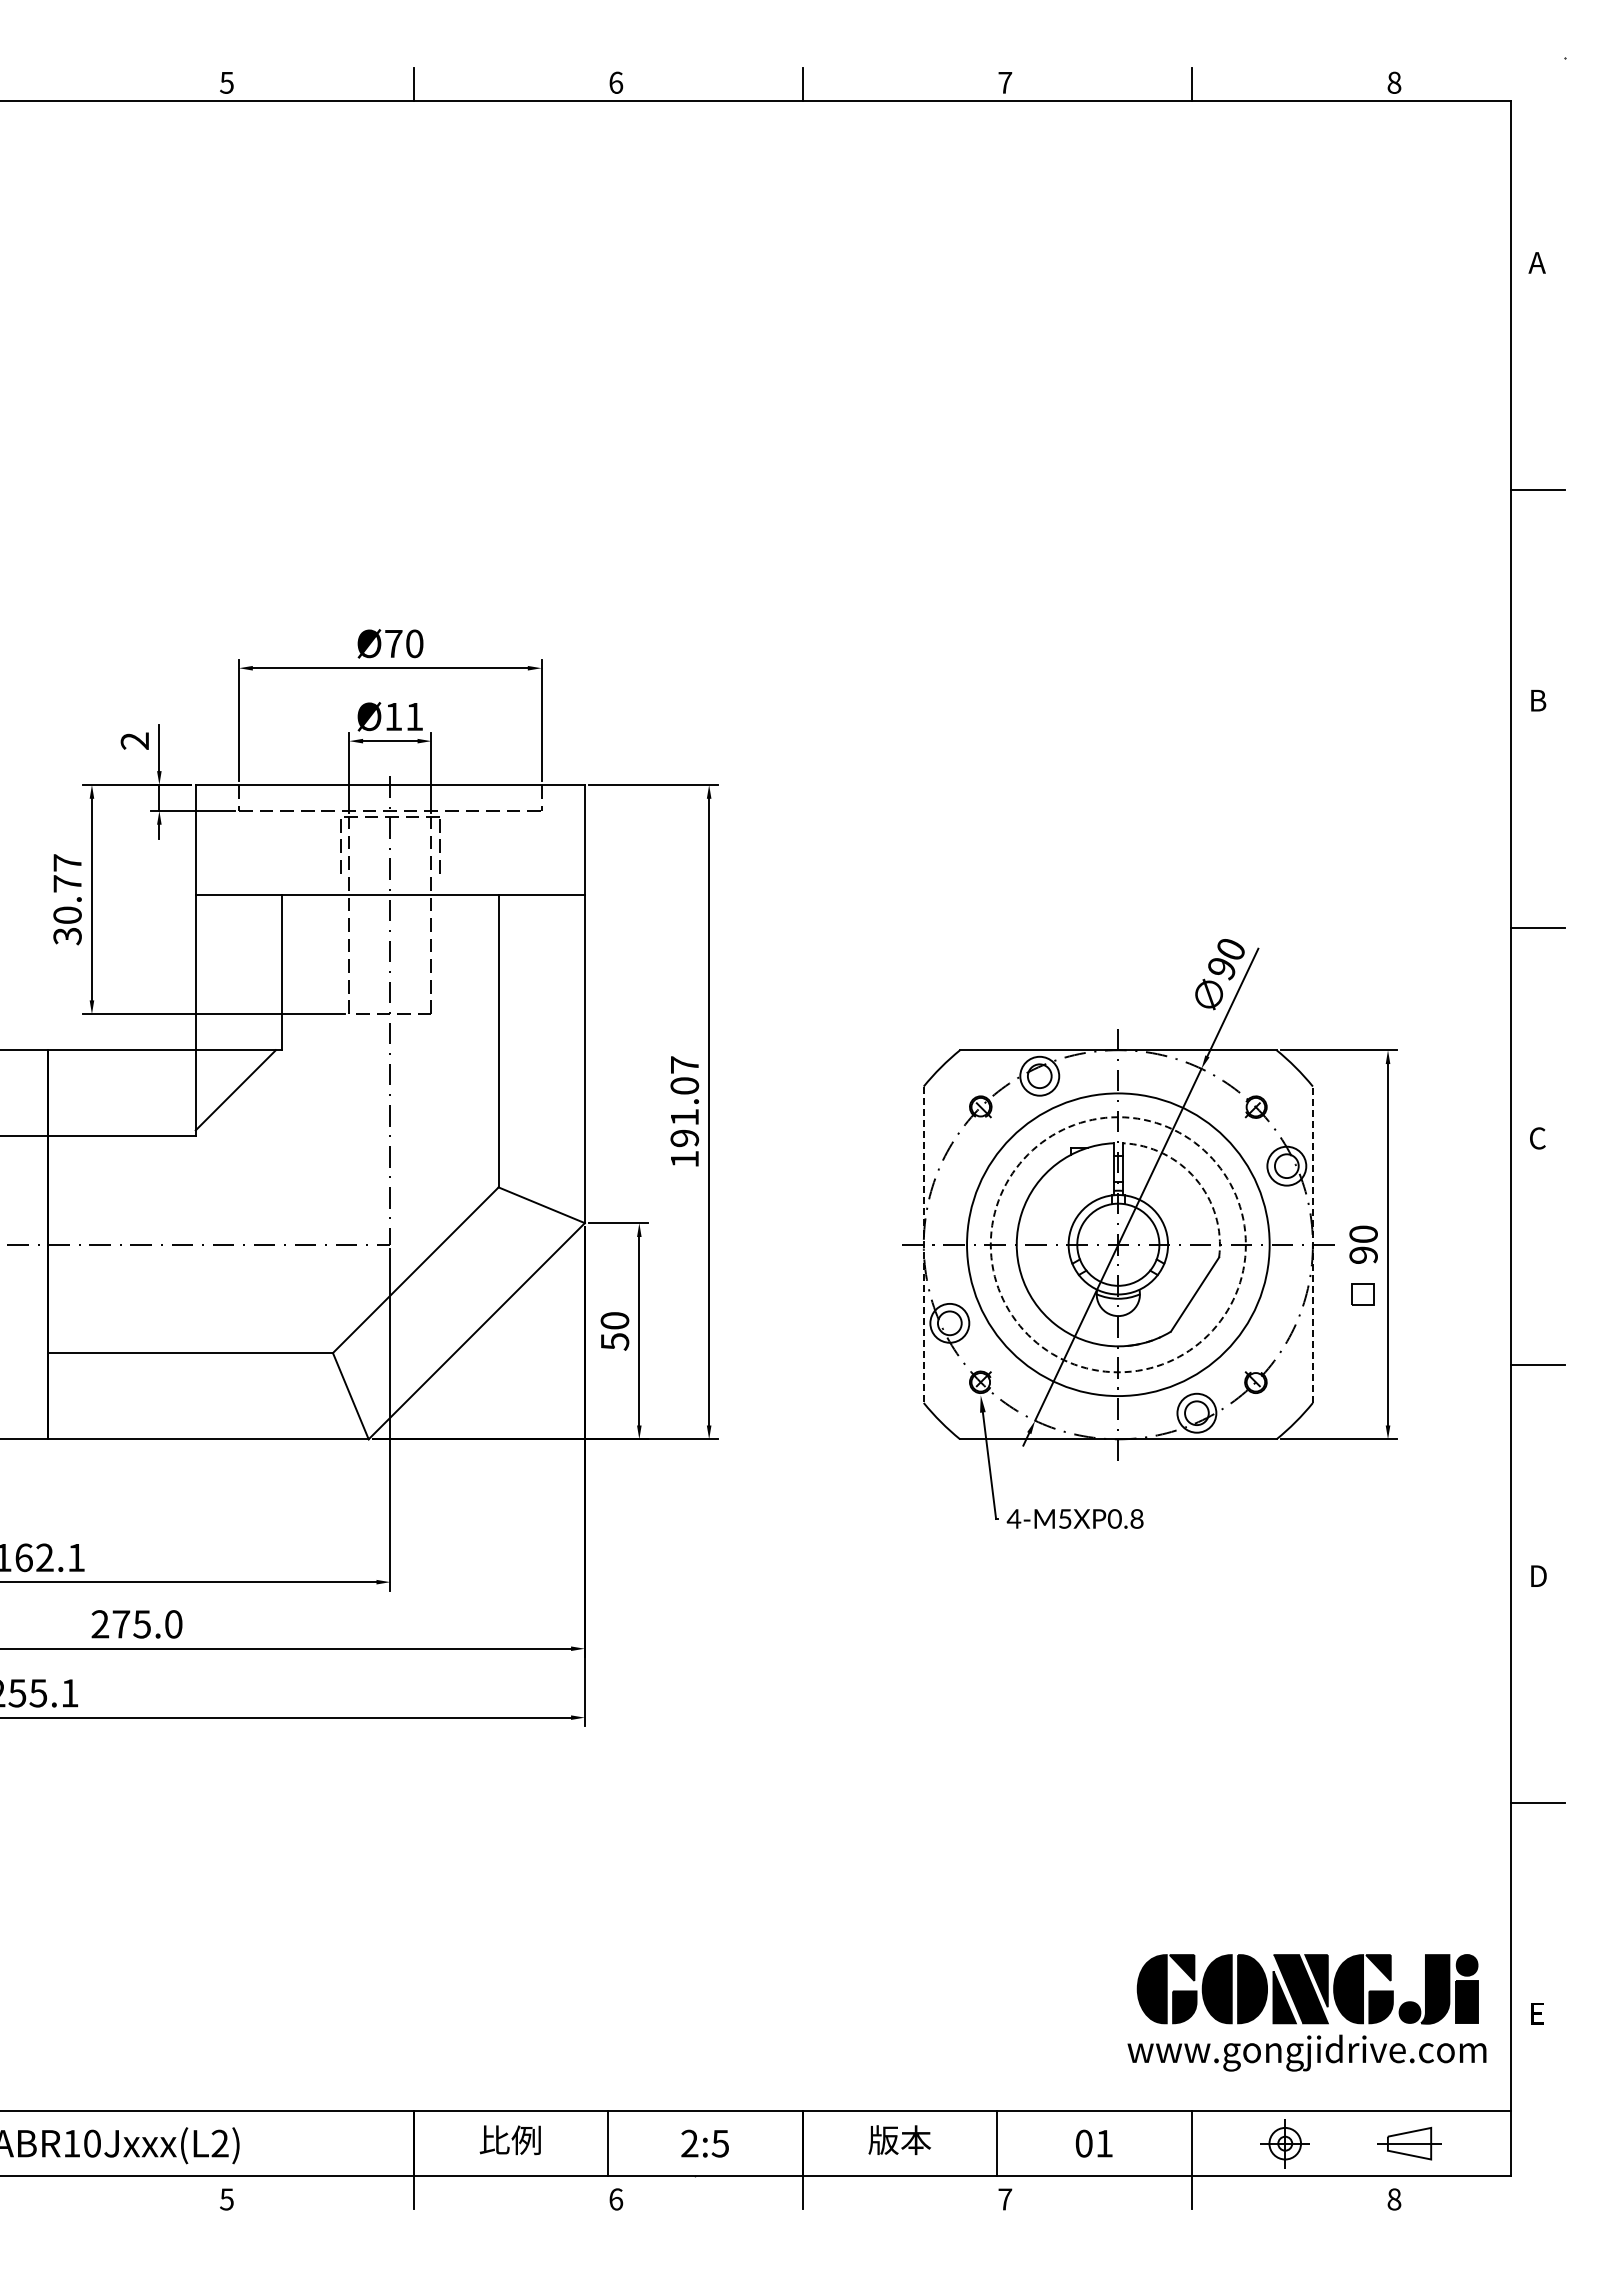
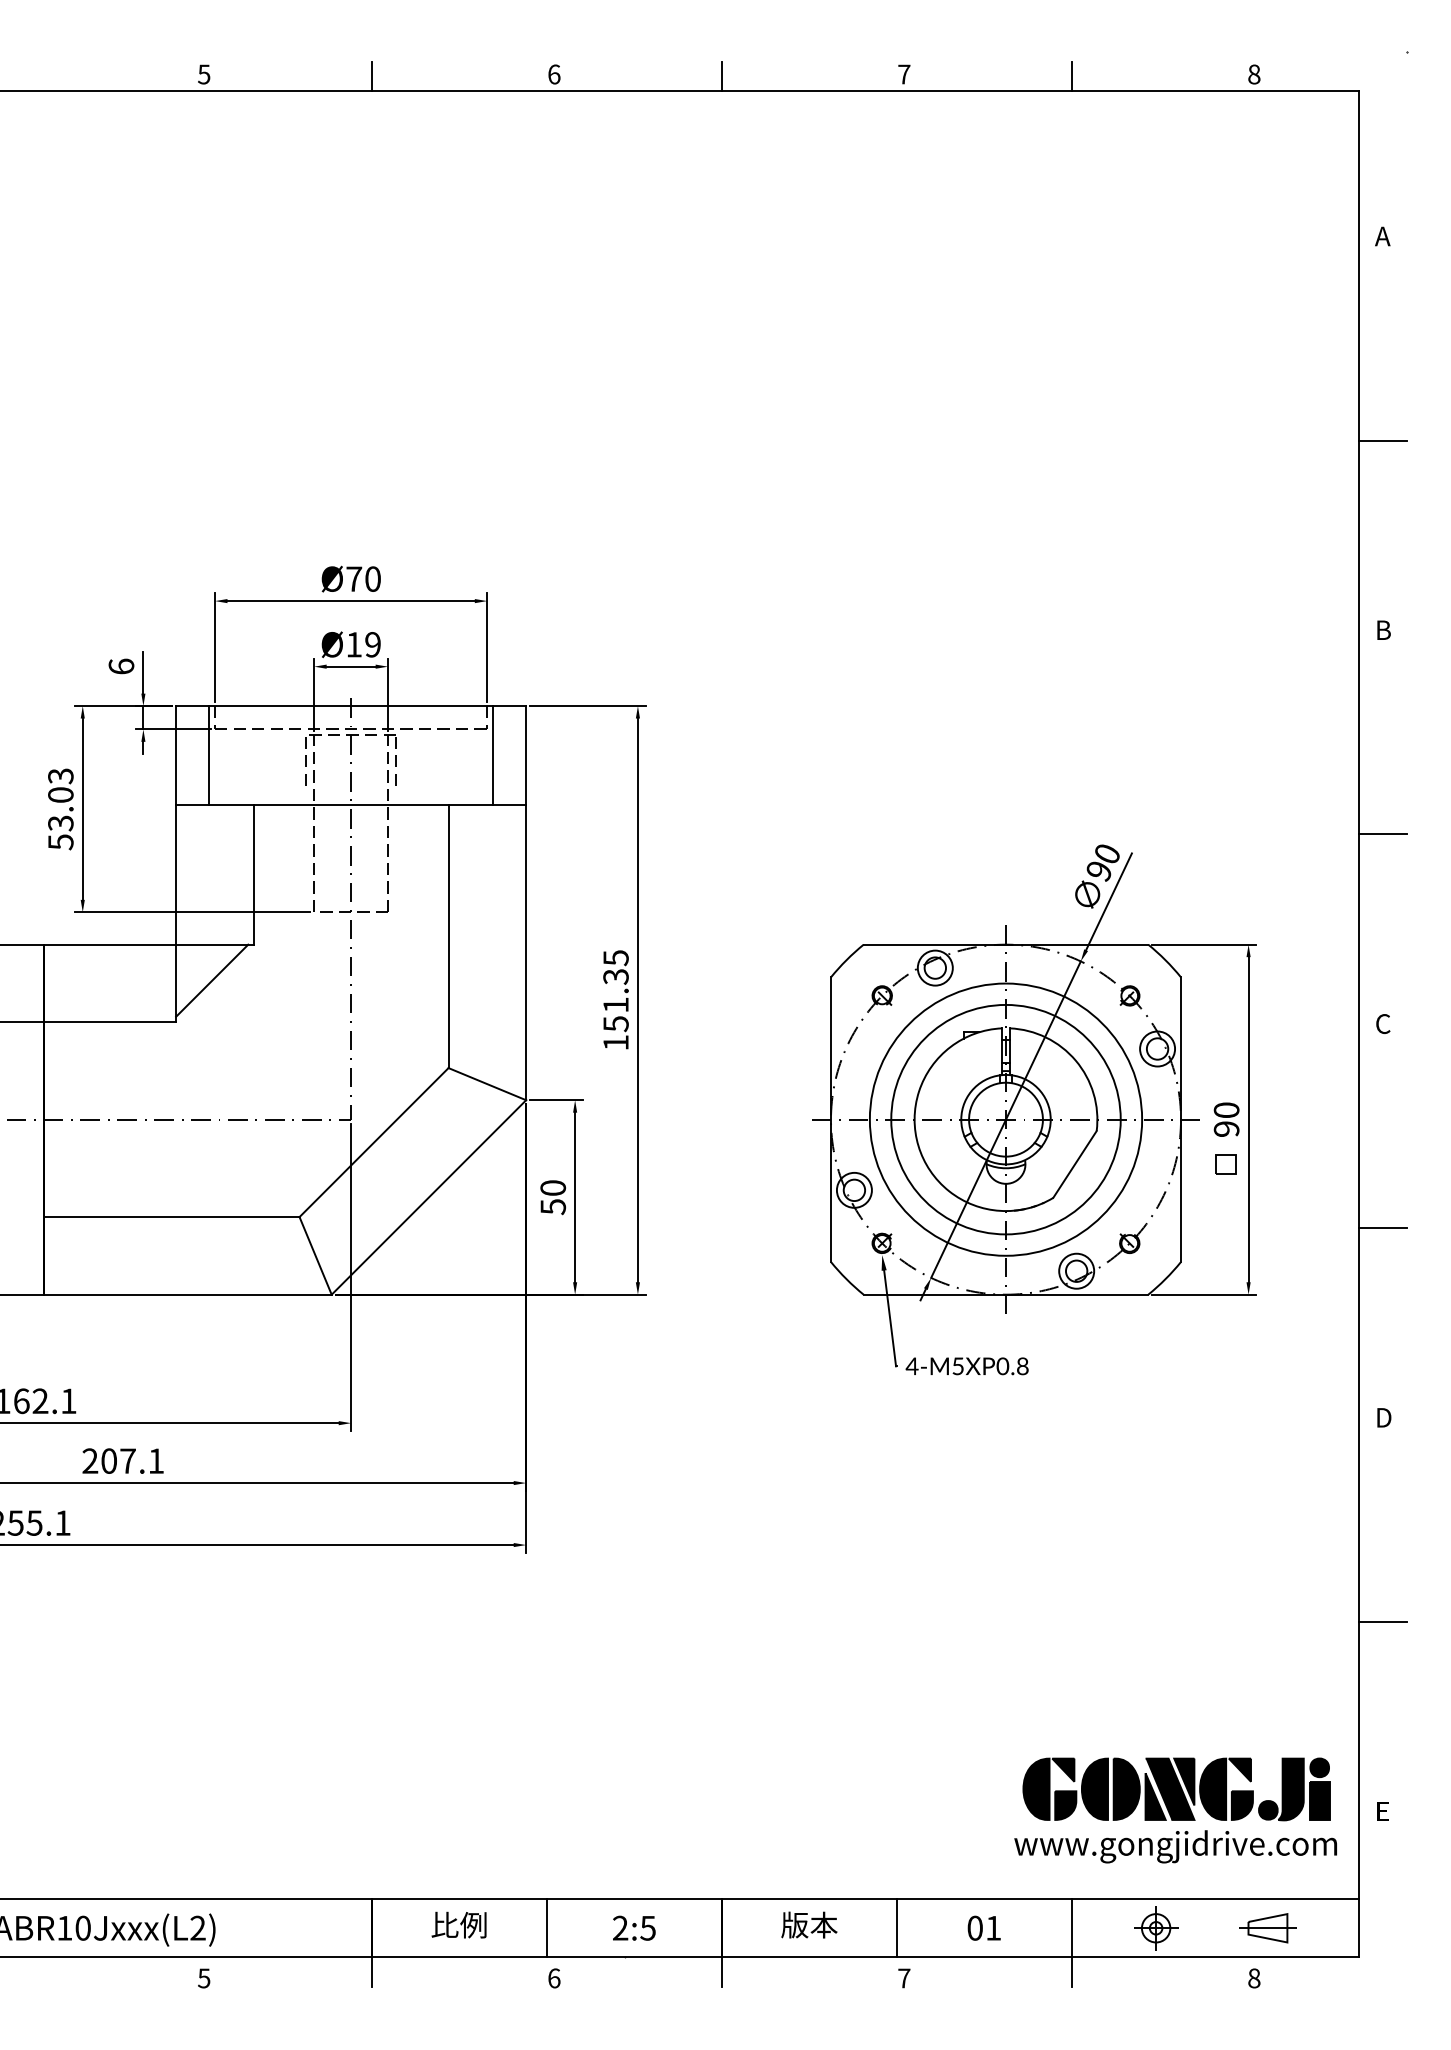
text: (414, 716) -> (372, 644), Ø11 -> Ø19
text: (134, 740) -> (121, 666), 2 -> 6
line: (232, 839) -> (209, 755), added
line: (548, 839) -> (493, 755), added
text: (67, 899) -> (60, 809), 30.77 -> 53.03
text: (684, 1101) -> (615, 990), 191.07 -> 151.35
arc: (1195, 1179) -> (1075, 1060), dashed -> solid
circle: (1117, 1244) -> (1005, 1119), dashed -> solid
line: (1312, 1244) -> (1180, 1119), dashed -> solid
line: (923, 1245) -> (830, 1120), dashed -> solid
text: (147, 1624) -> (132, 1461), 275.0 -> 207.1

